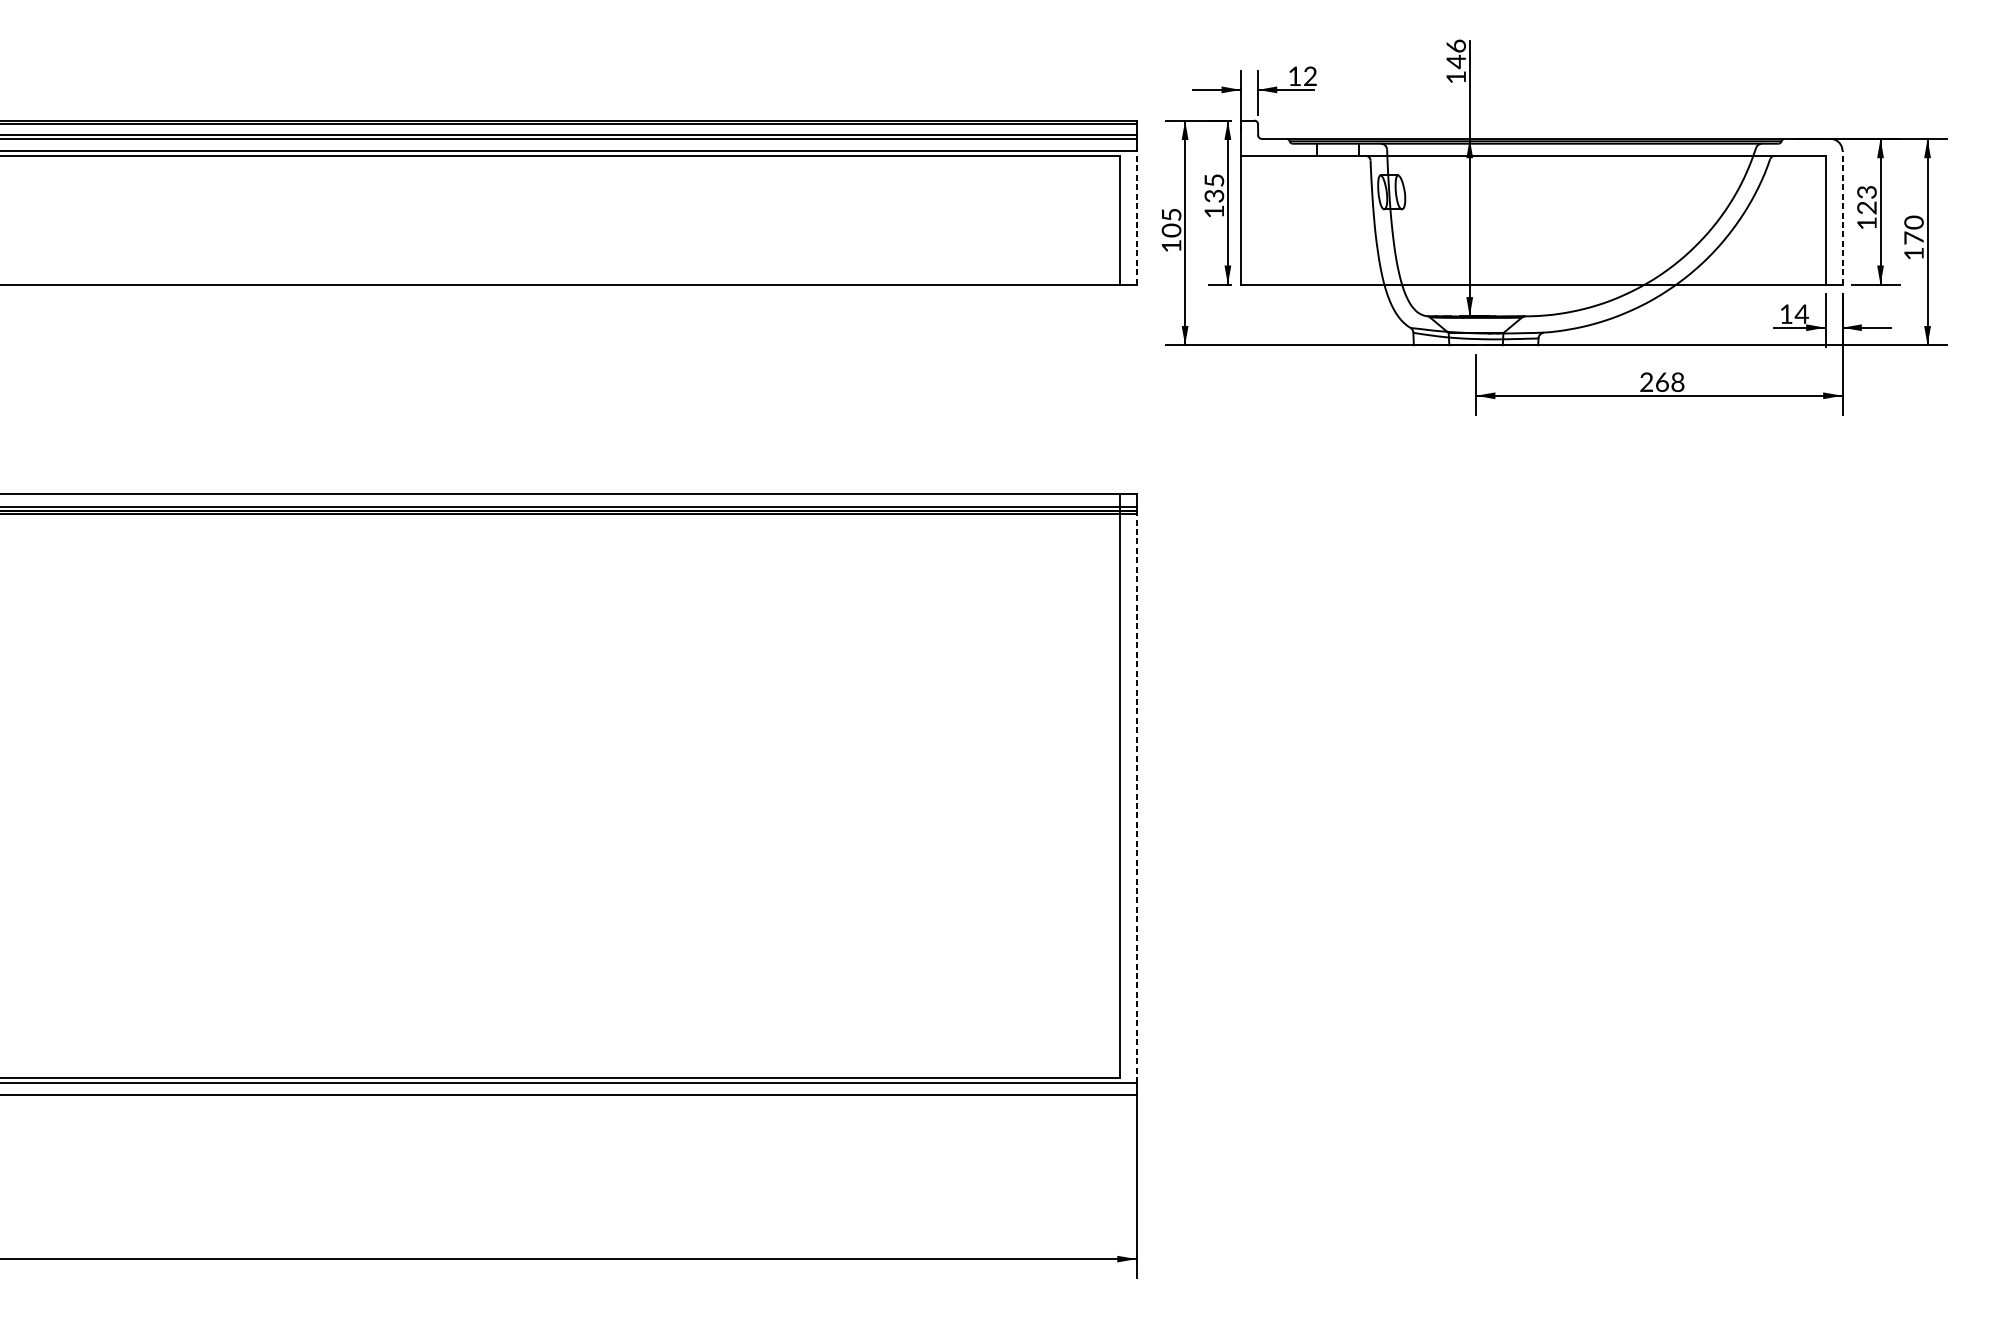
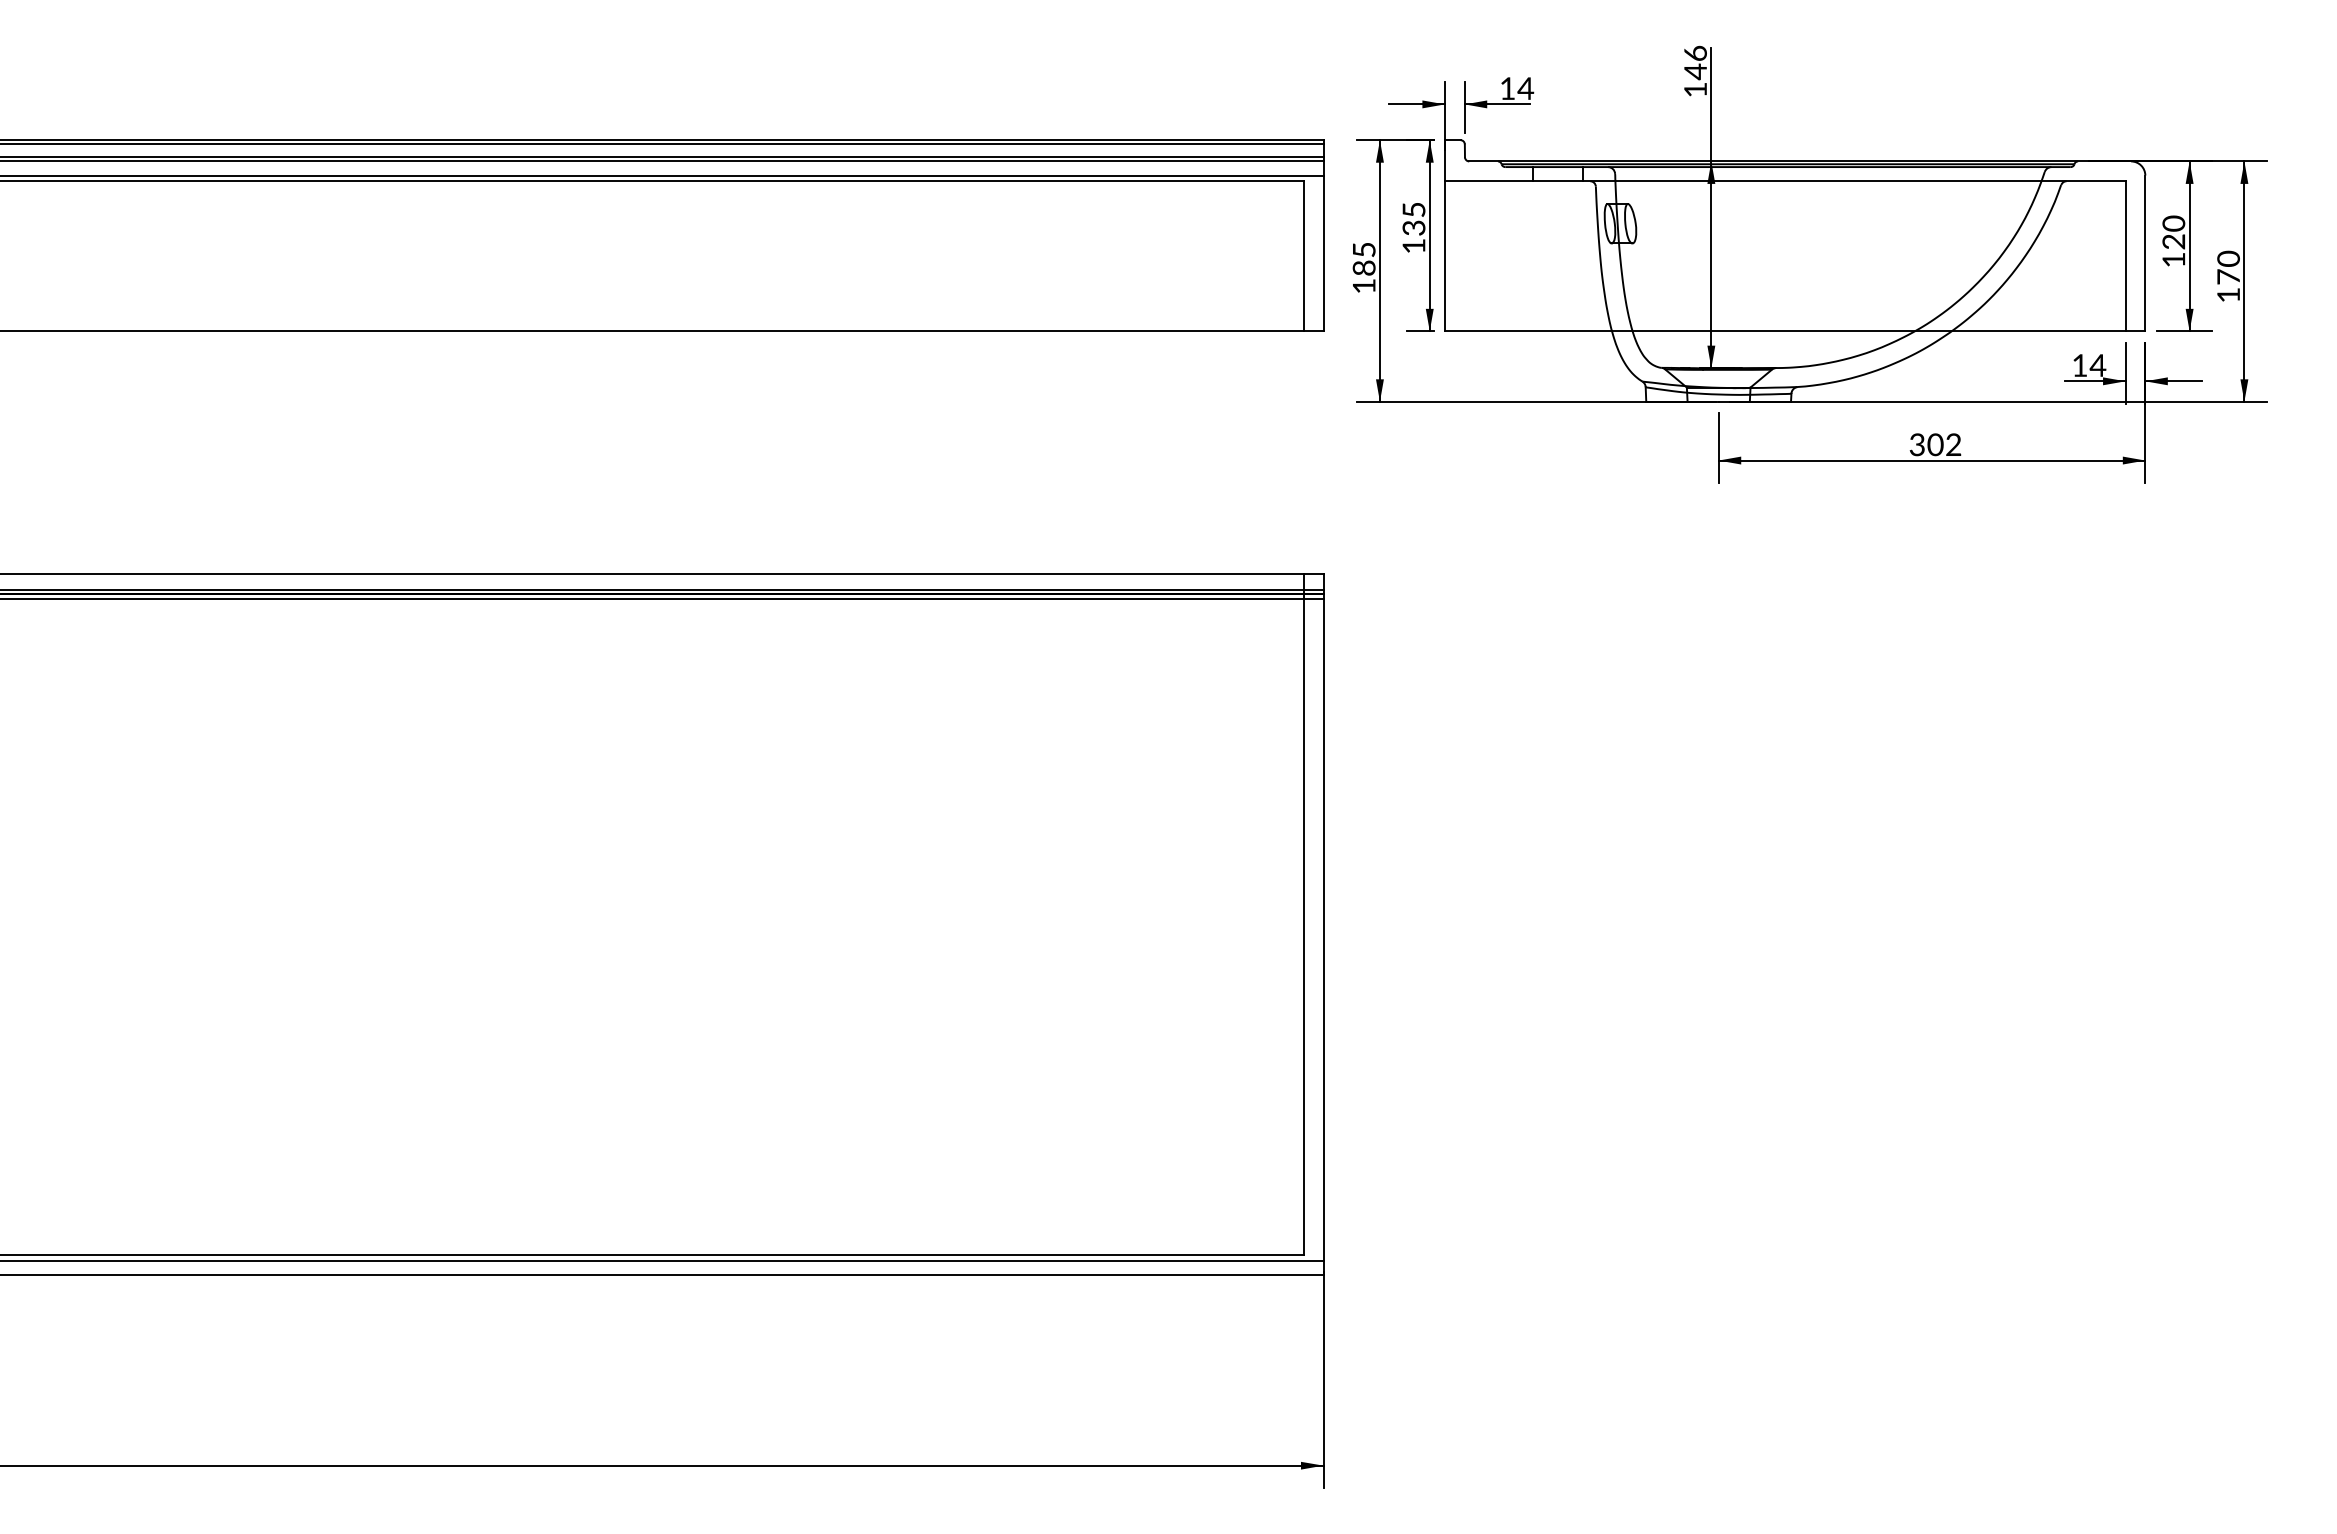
text: (1310, 76) -> (1525, 88), 12 -> 14
text: (1866, 192) -> (2173, 223), 123 -> 120
line: (1136, 217) -> (1323, 253), dashed -> solid
line: (1842, 217) -> (2145, 253), dashed -> solid
text: (1171, 230) -> (1364, 268), 105 -> 185
text: (1662, 382) -> (1935, 444), 268 -> 302
line: (1136, 798) -> (1323, 929), dashed -> solid

